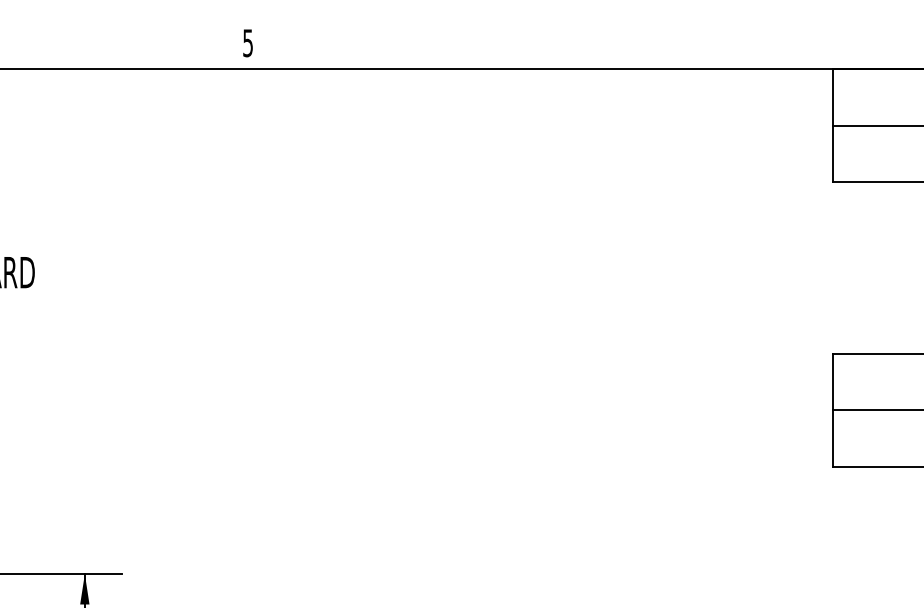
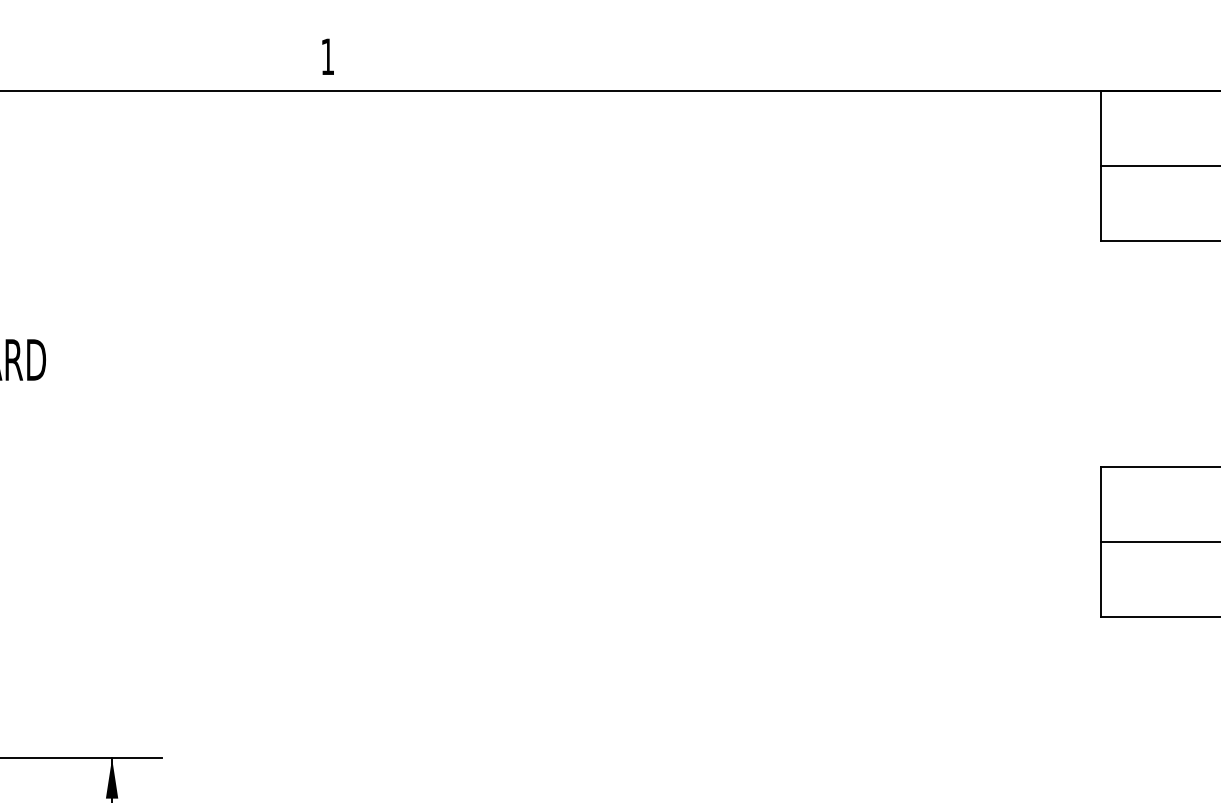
text: (247, 42) -> (327, 56), 5 -> 1

